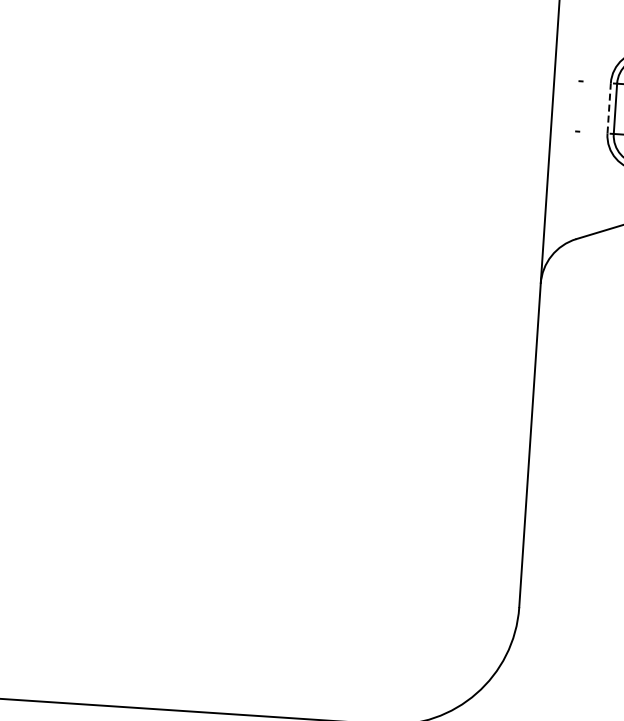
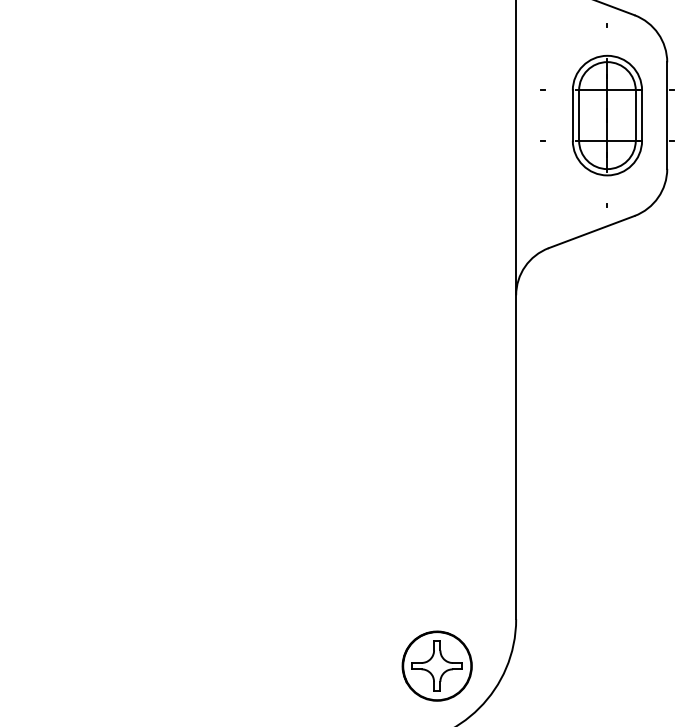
line: (608, 108) -> (572, 115), dashed -> solid
part: (436, 648) -> (436, 665), added

